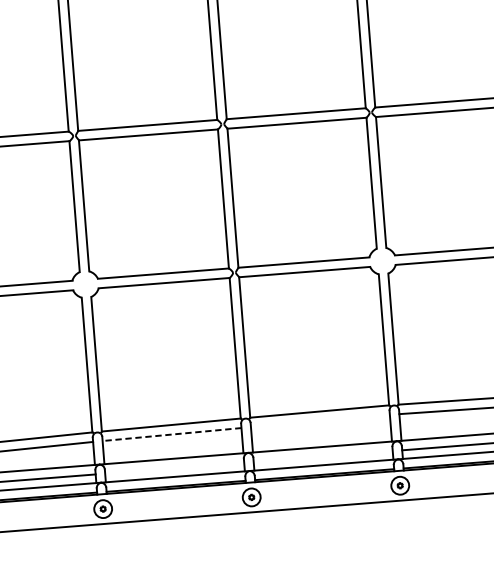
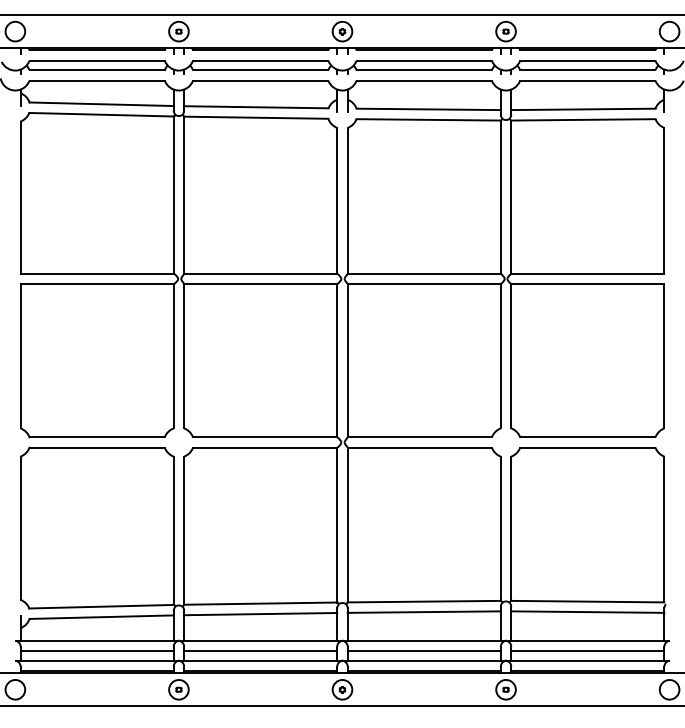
line: (319, 420) -> (423, 611), added
line: (171, 434) -> (260, 614), dashed -> solid
line: (322, 456) -> (423, 651), added
line: (174, 468) -> (260, 651), added

